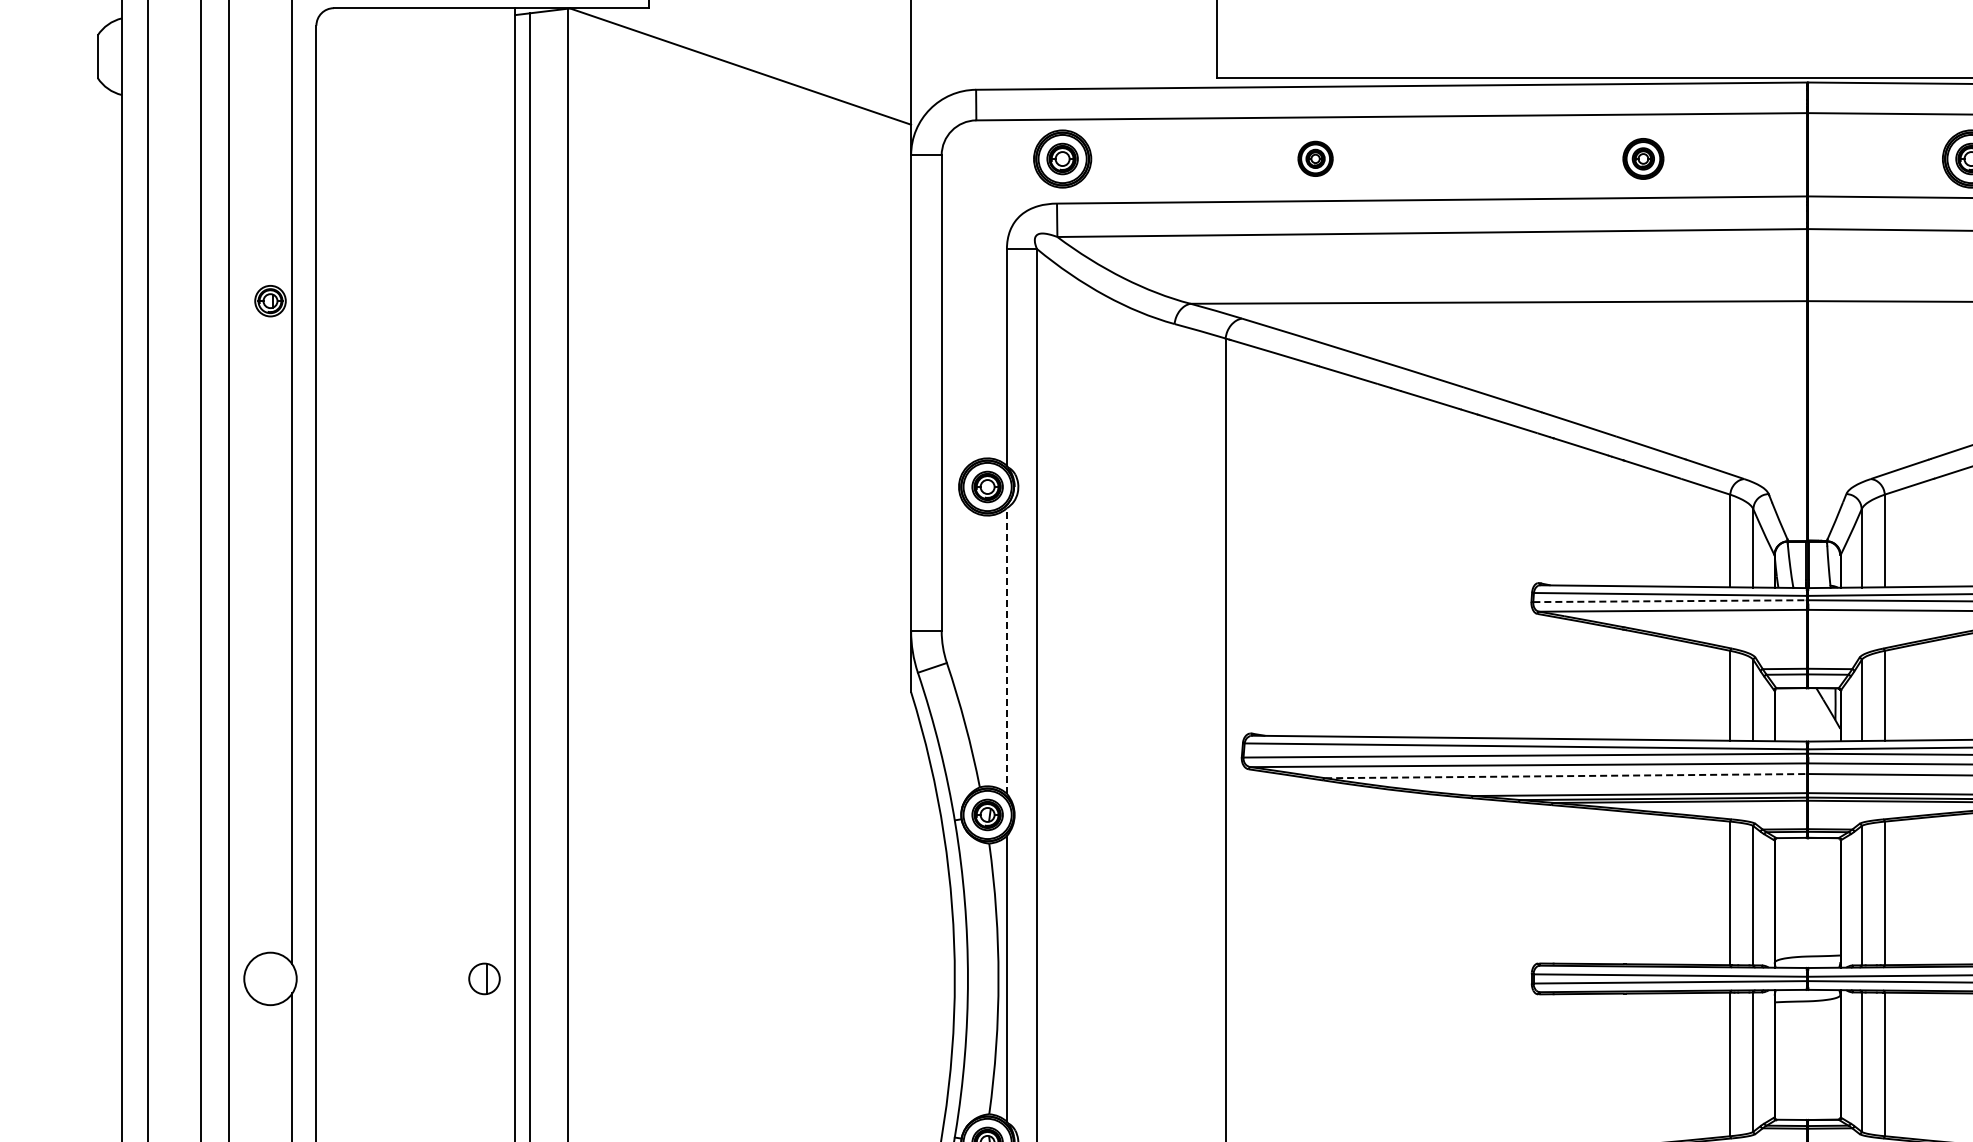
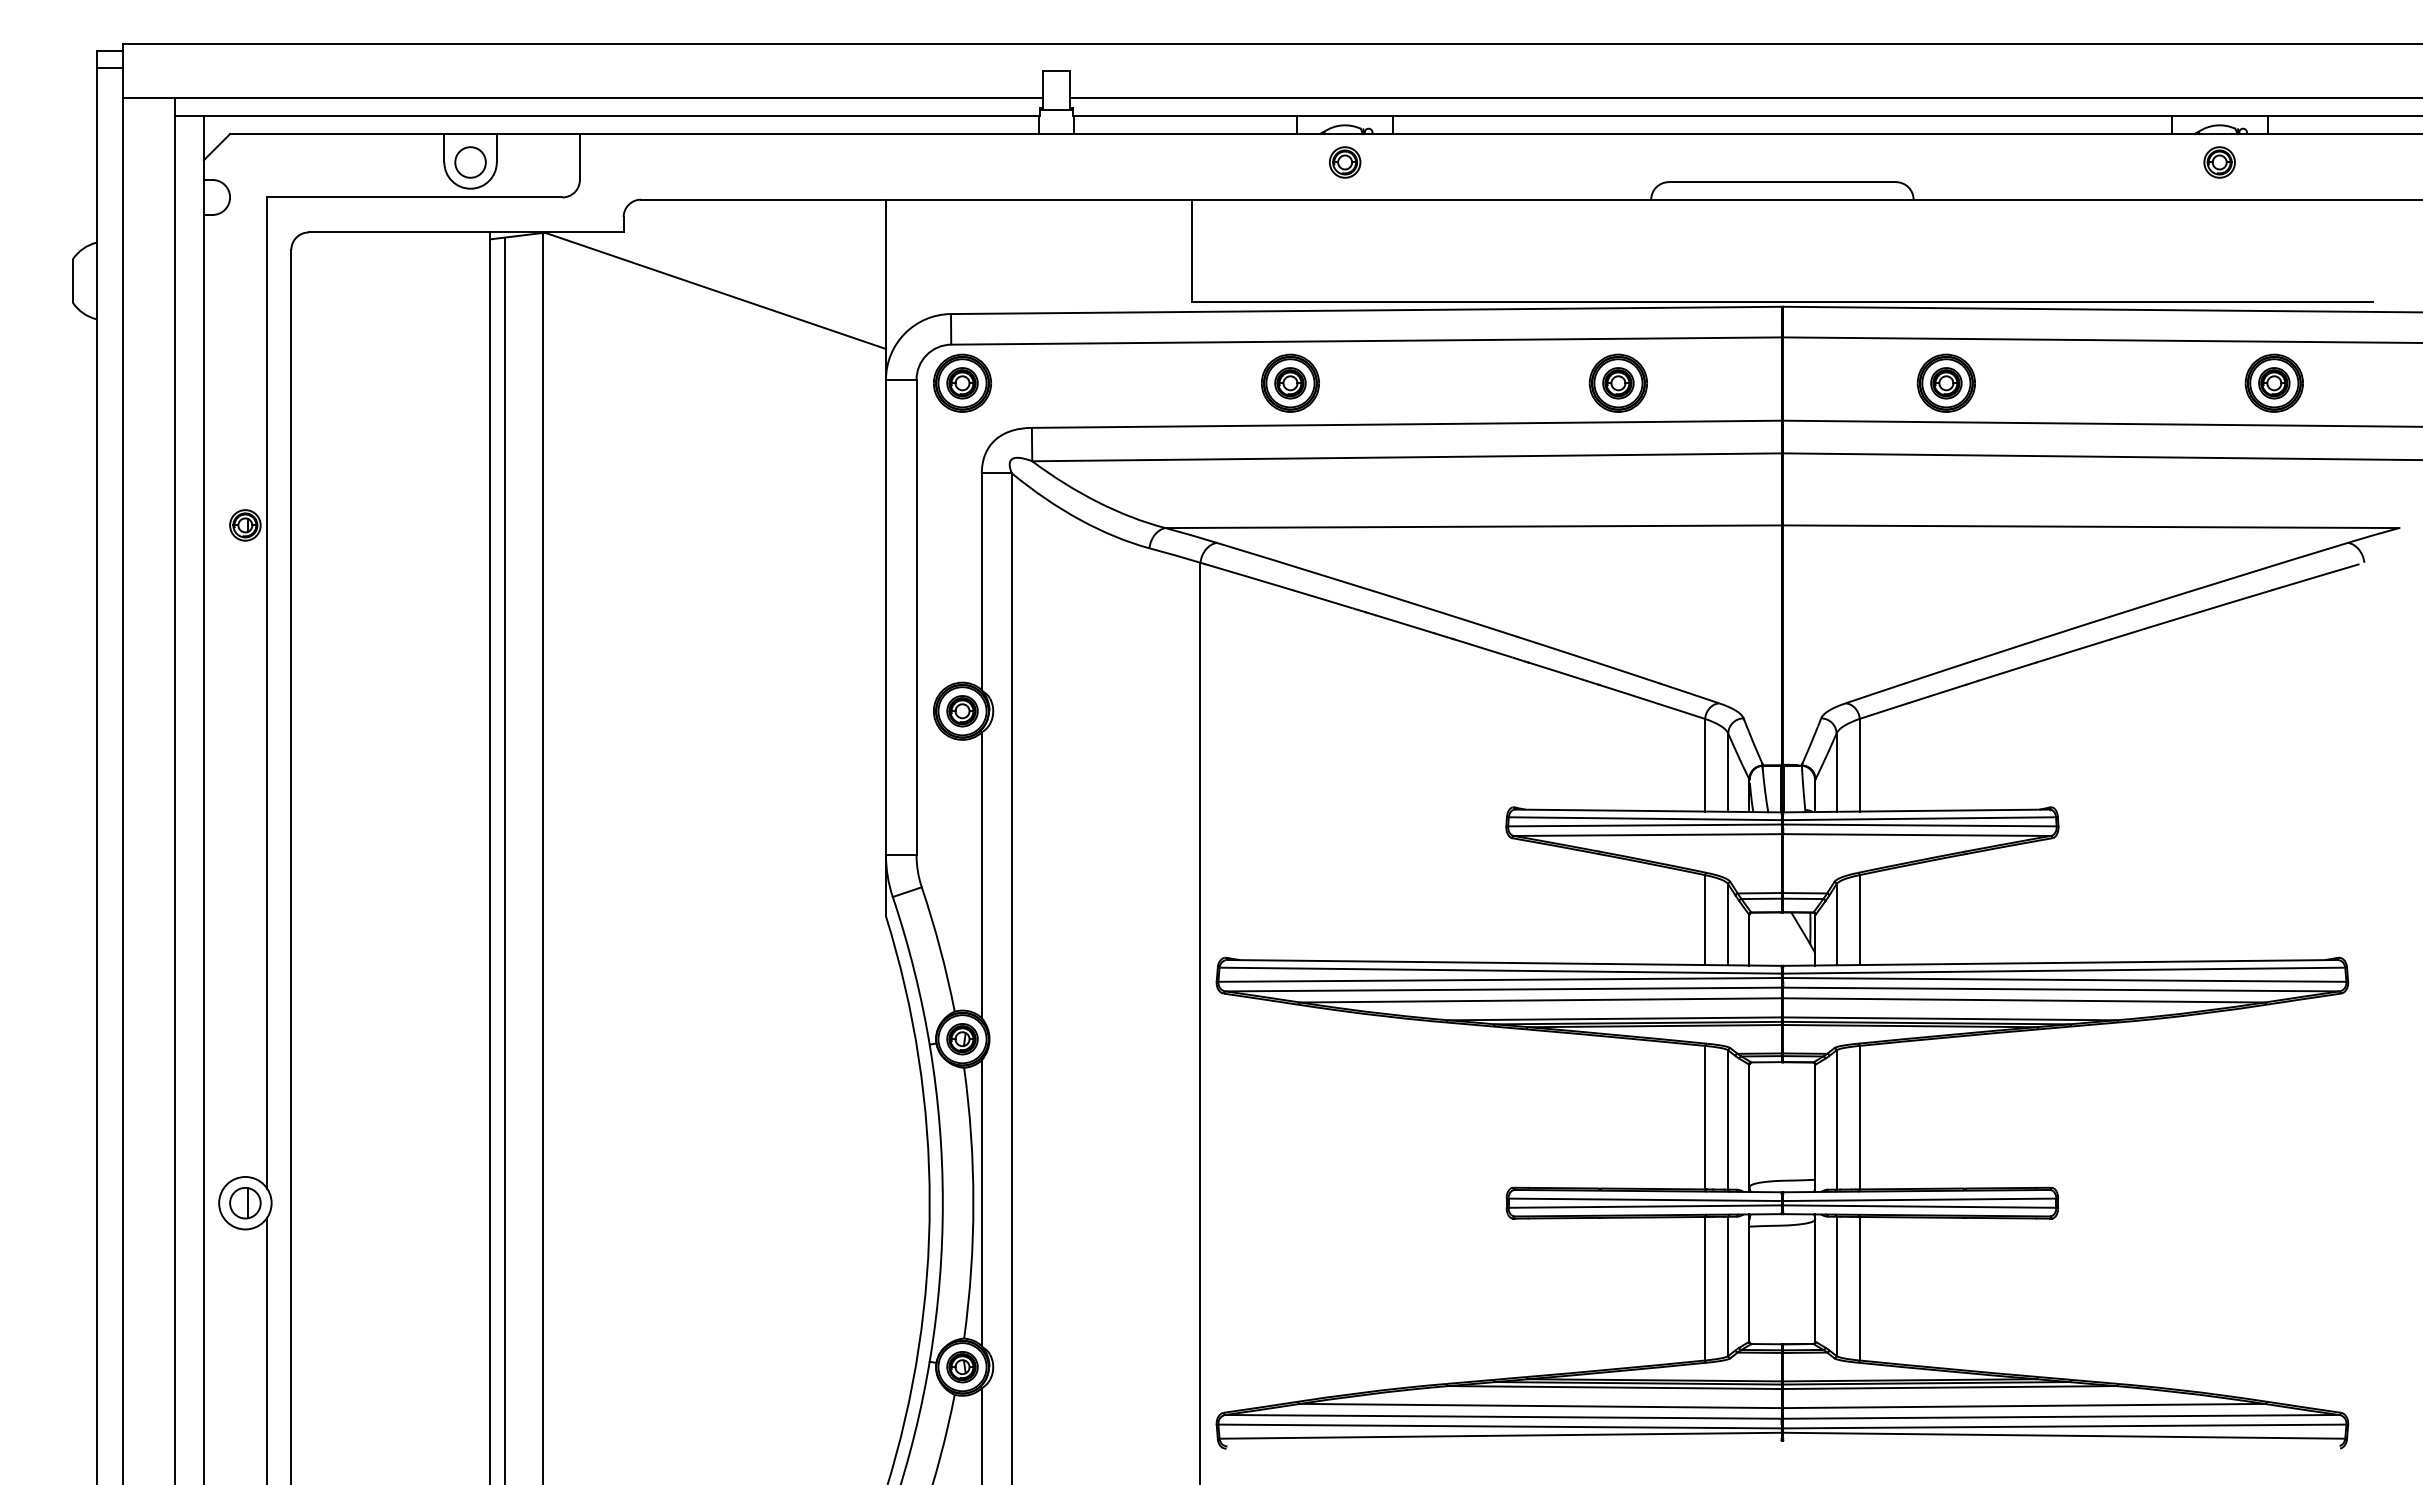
part: (1062, 158) -> (962, 382), moved
part: (1315, 158) -> (1290, 382), size x1.67
part: (1642, 158) -> (1617, 382), size x1.43
line: (1669, 601) -> (1644, 825), dashed -> solid
line: (1006, 651) -> (981, 875), dashed -> solid
line: (1565, 776) -> (1540, 1000), dashed -> solid
part: (484, 979) -> (245, 1203), moved

